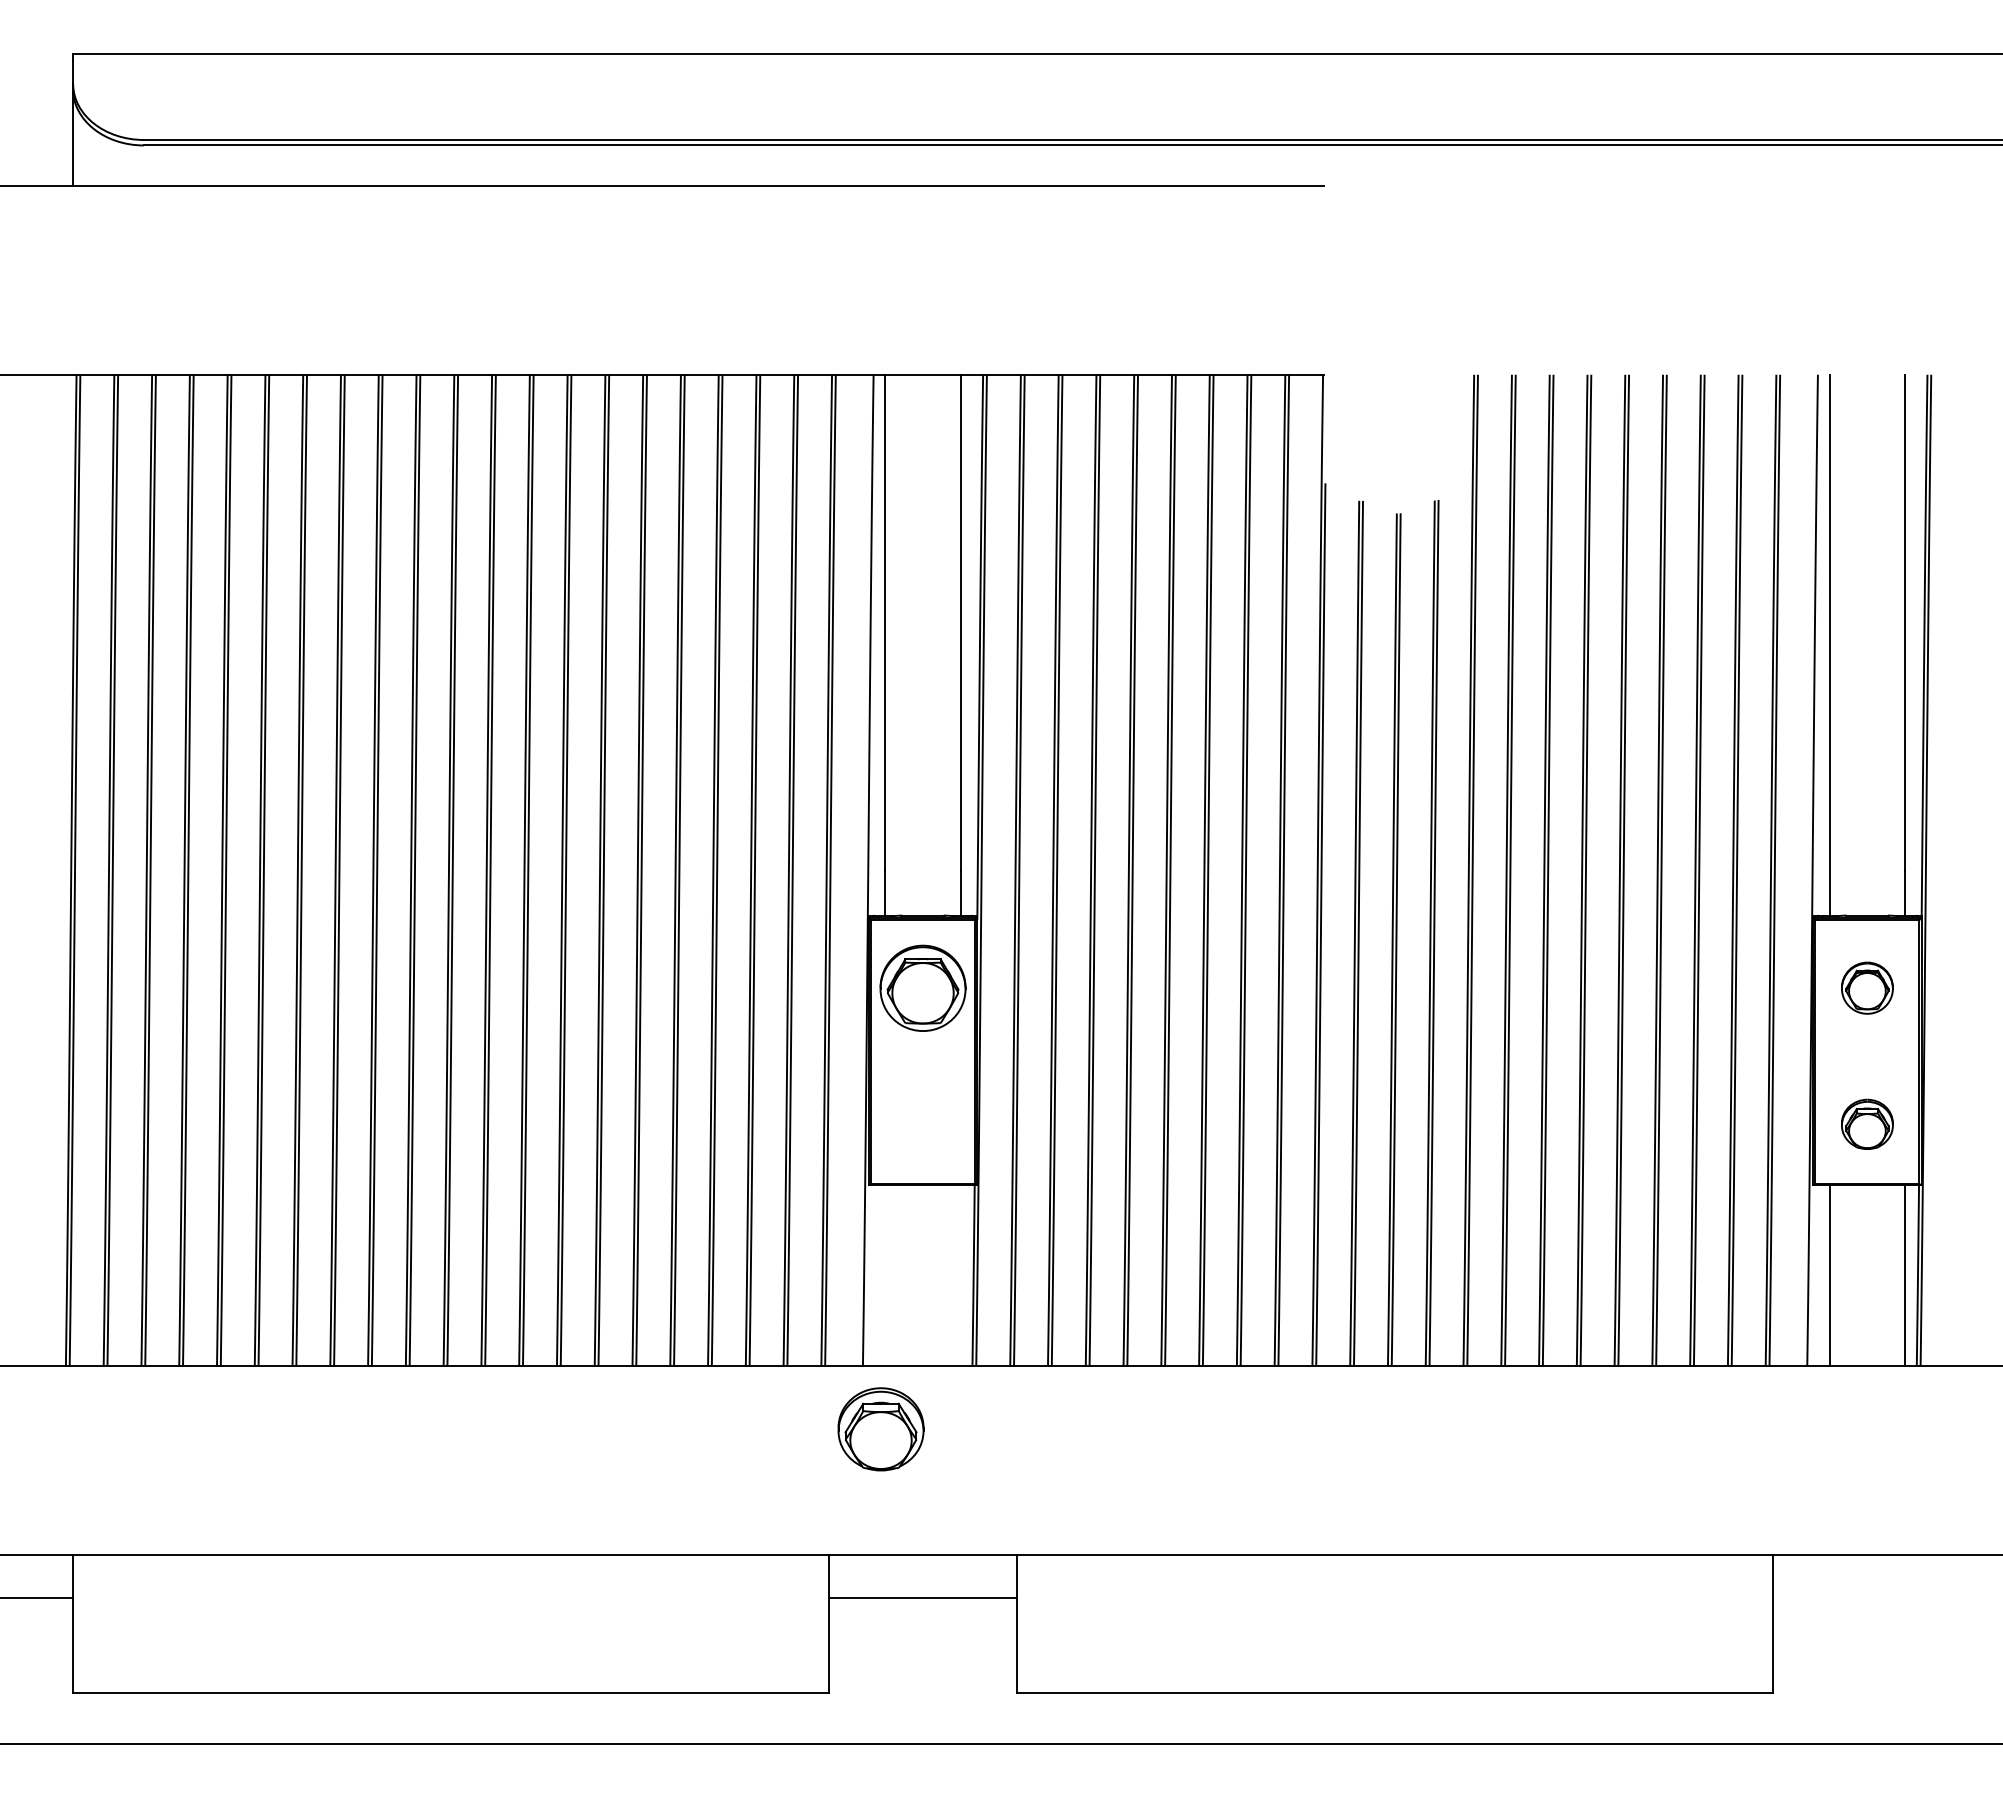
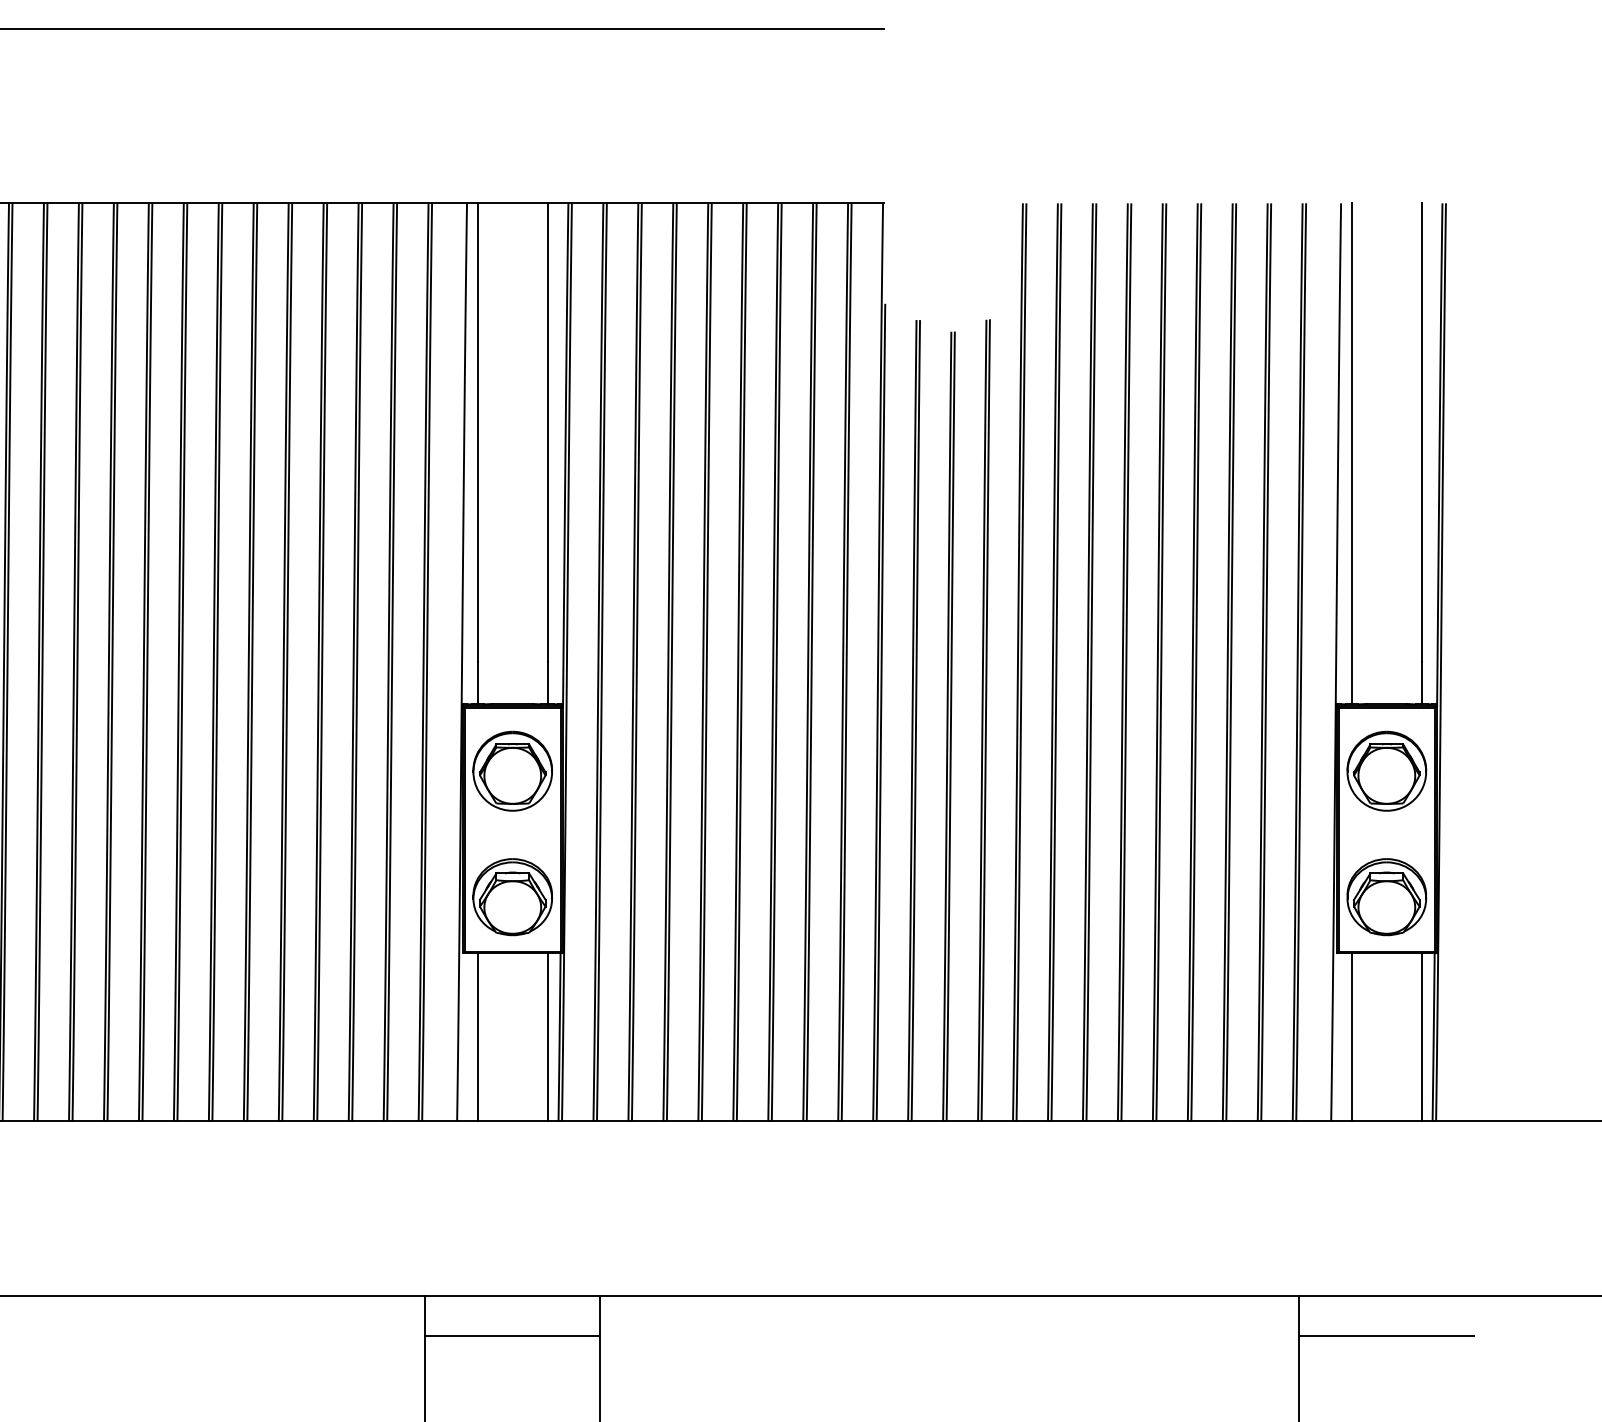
part: (1867, 987) -> (1386, 770), size x1.67
part: (1867, 1124) -> (1386, 897), size x1.67
line: (885, 1275) -> (478, 1037), added
line: (960, 1275) -> (547, 1037), added
part: (880, 1429) -> (512, 897), moved
line: (1866, 1598) -> (1386, 1336), added

